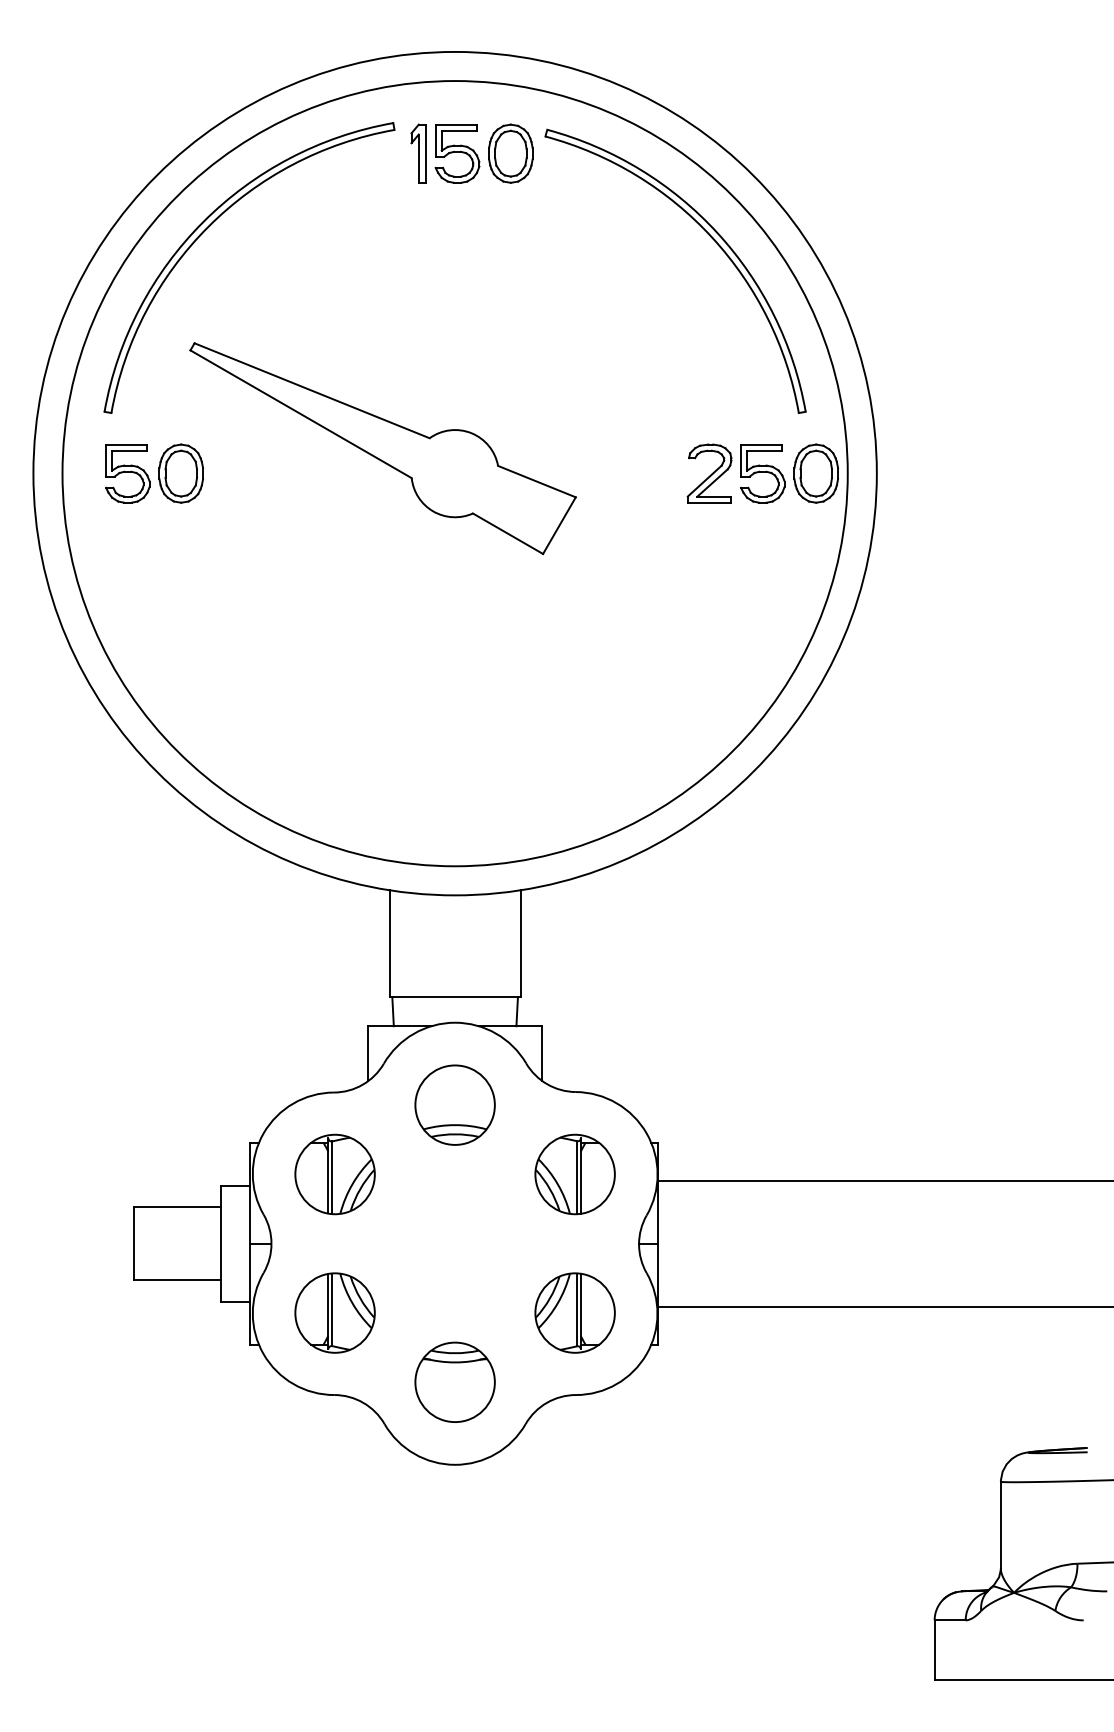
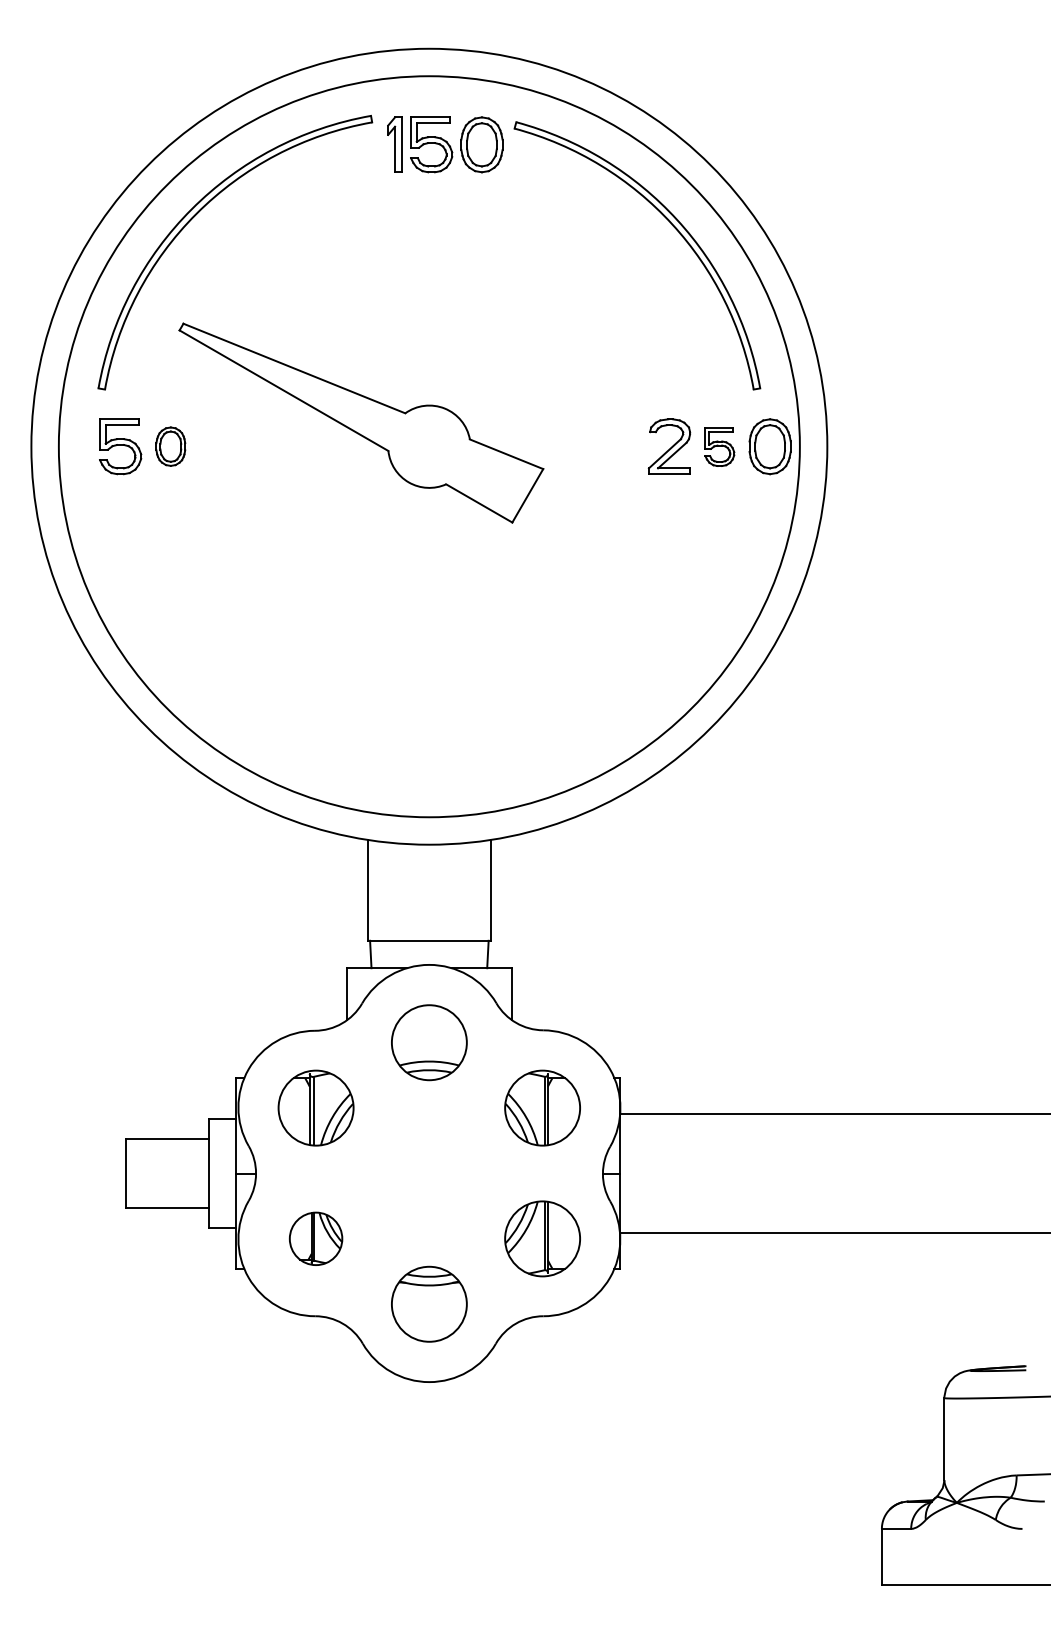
part: (180, 473) -> (170, 446), size x0.7
part: (762, 473) -> (719, 446), size x0.7
part: (334, 1312) -> (315, 1238), size x0.7

